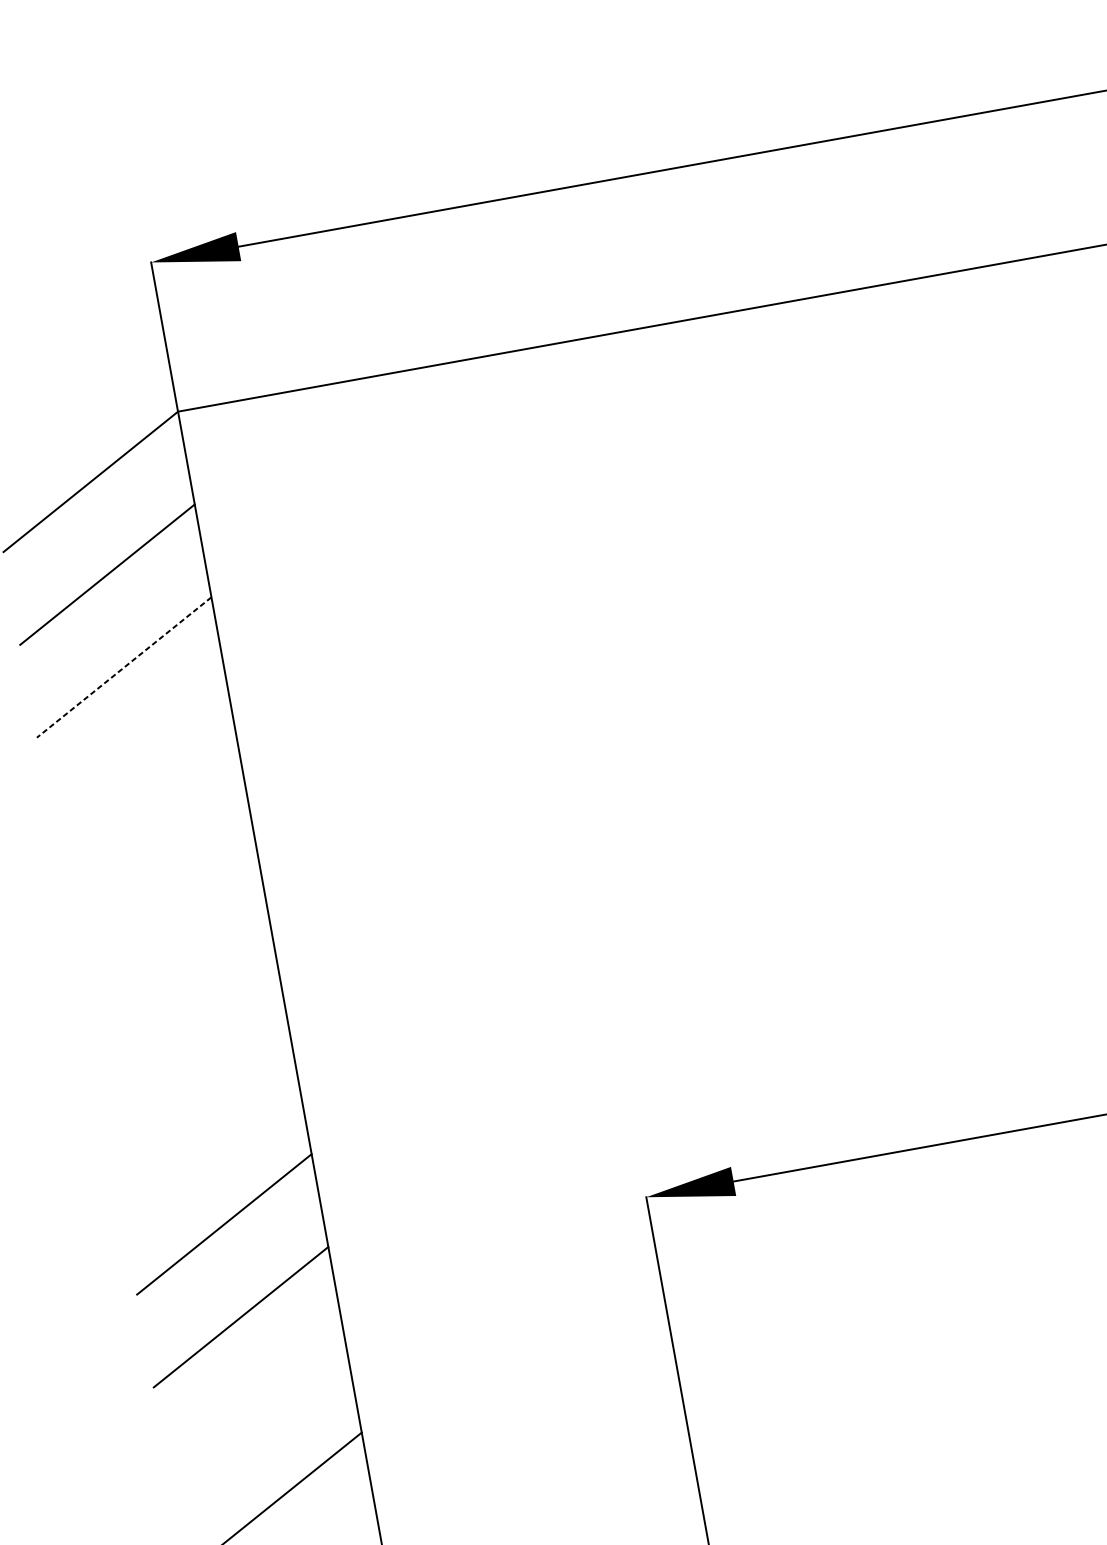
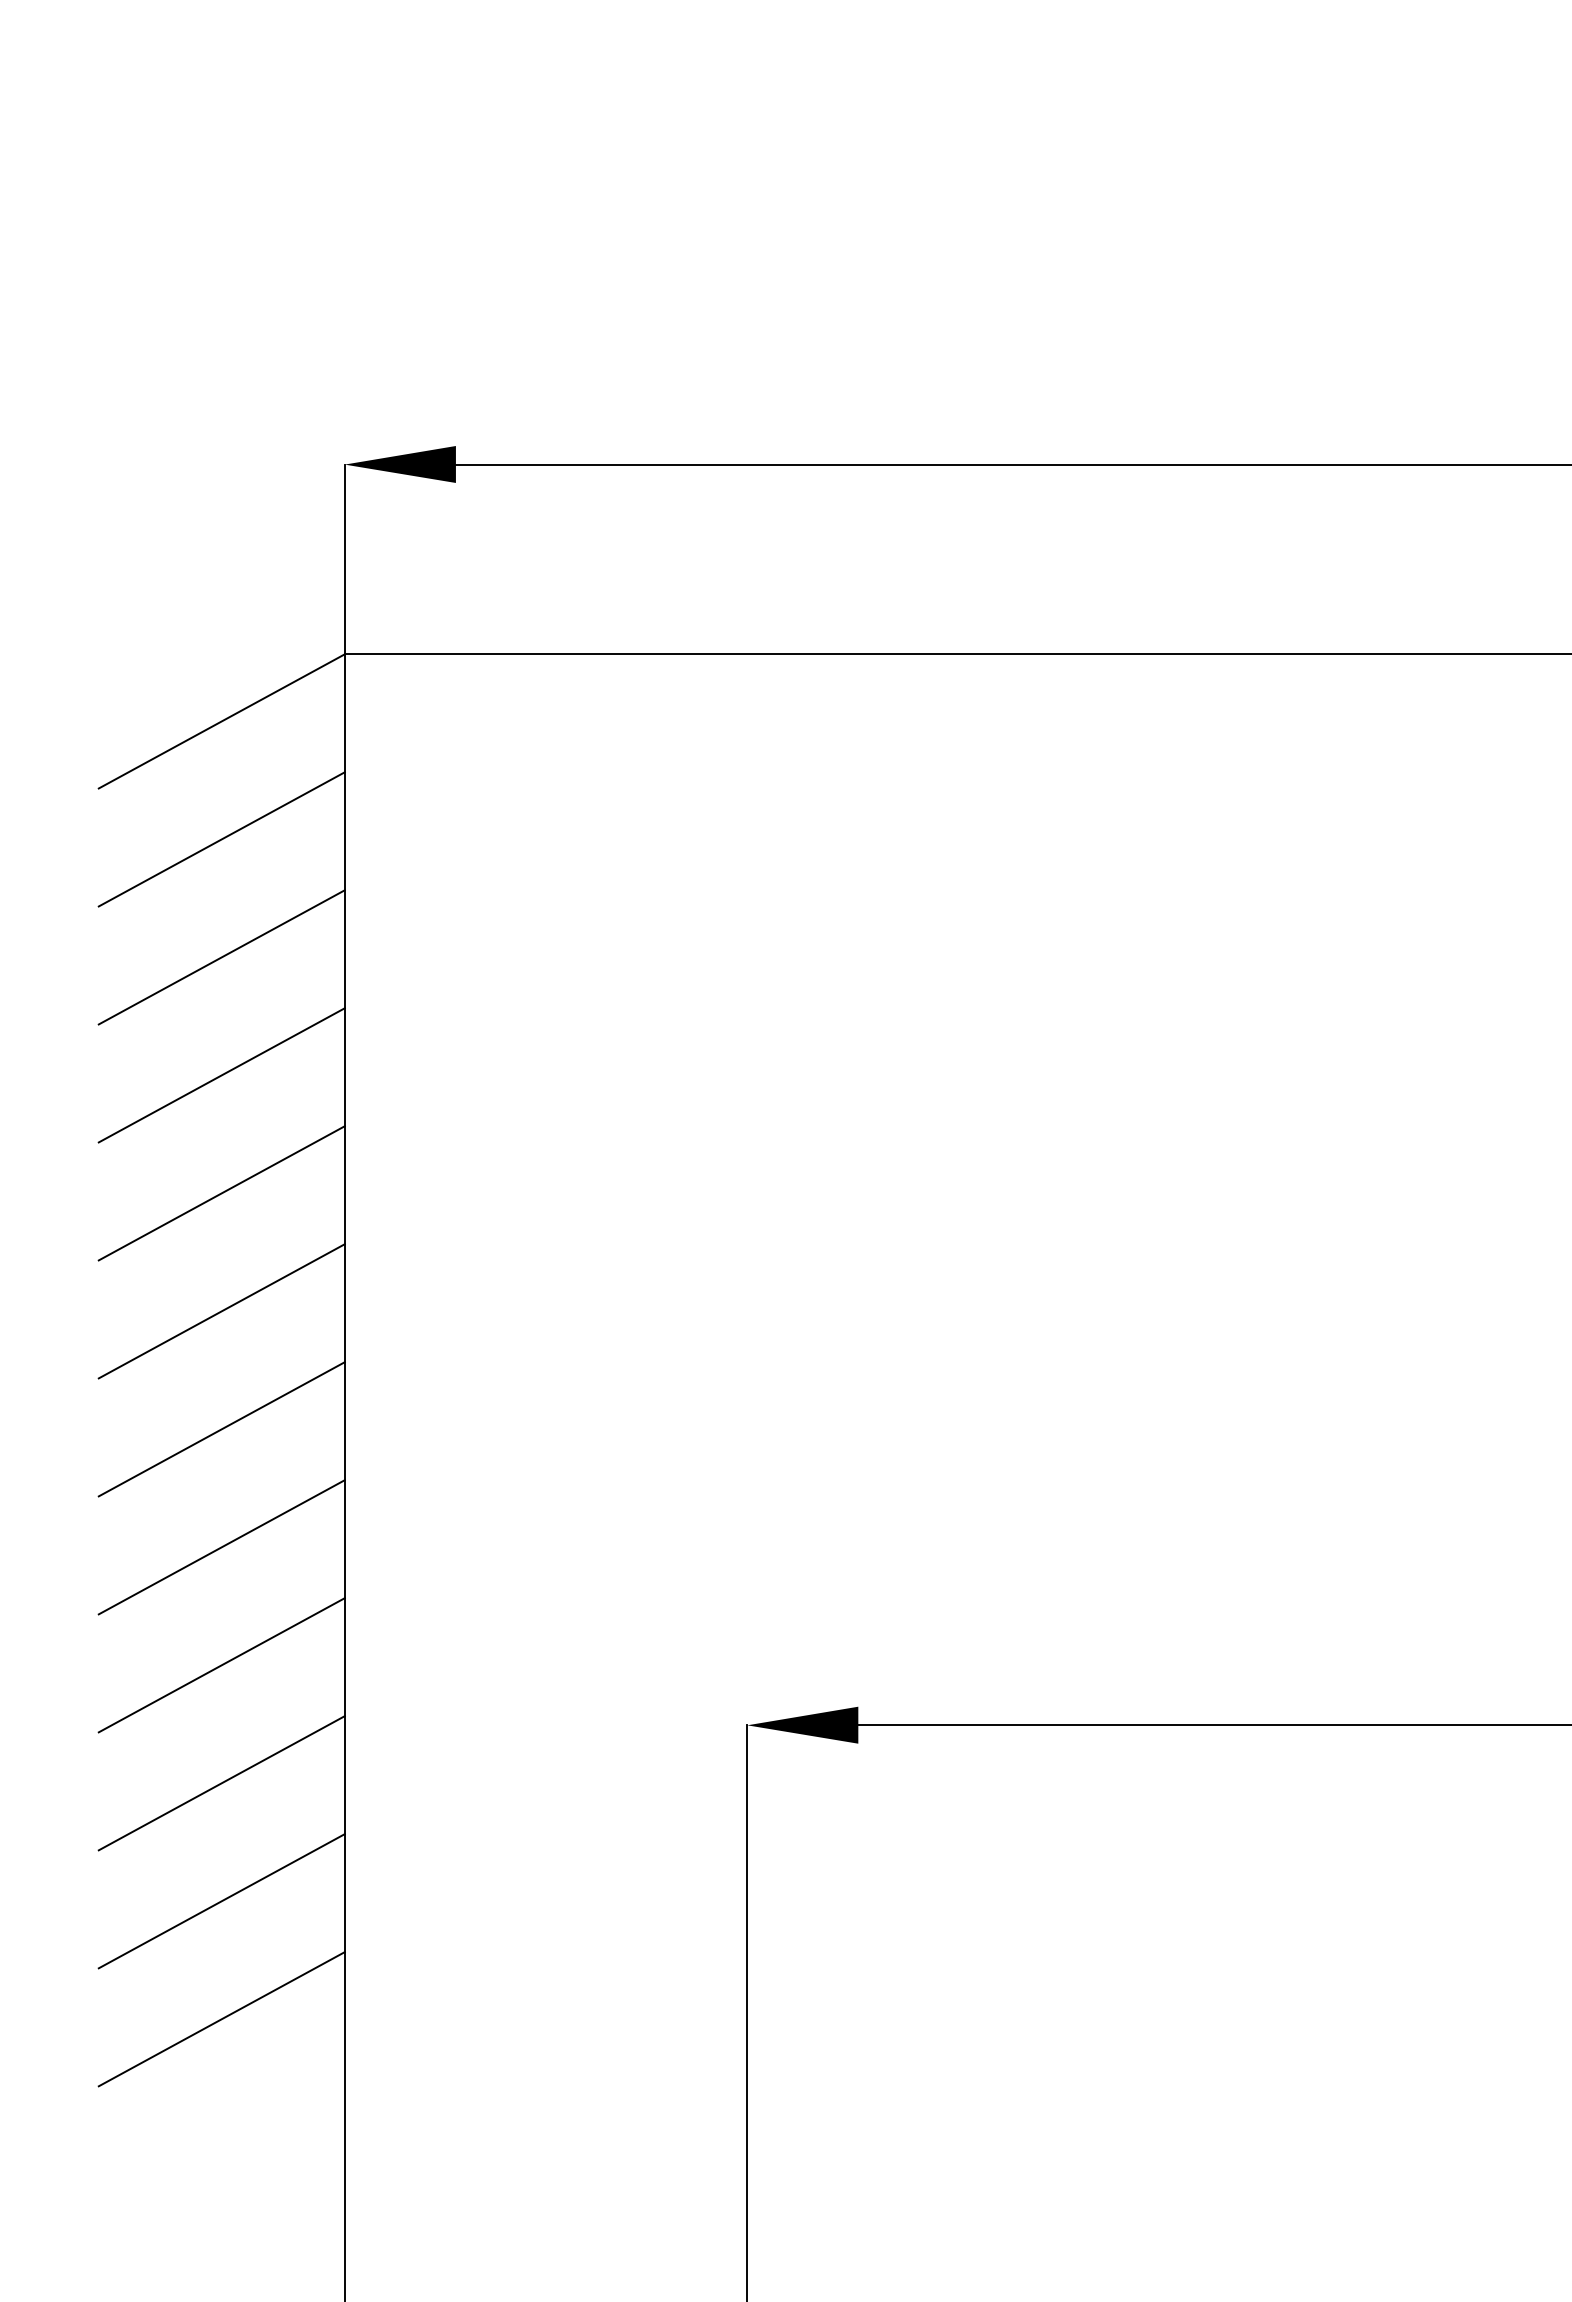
line: (123, 667) -> (221, 957), dashed -> solid
line: (140, 760) -> (221, 1075), added
line: (157, 853) -> (221, 1193), added
line: (174, 946) -> (221, 1311), added
line: (190, 1038) -> (221, 1429), added
line: (207, 1131) -> (221, 1547), added
line: (257, 1410) -> (221, 1901), added

